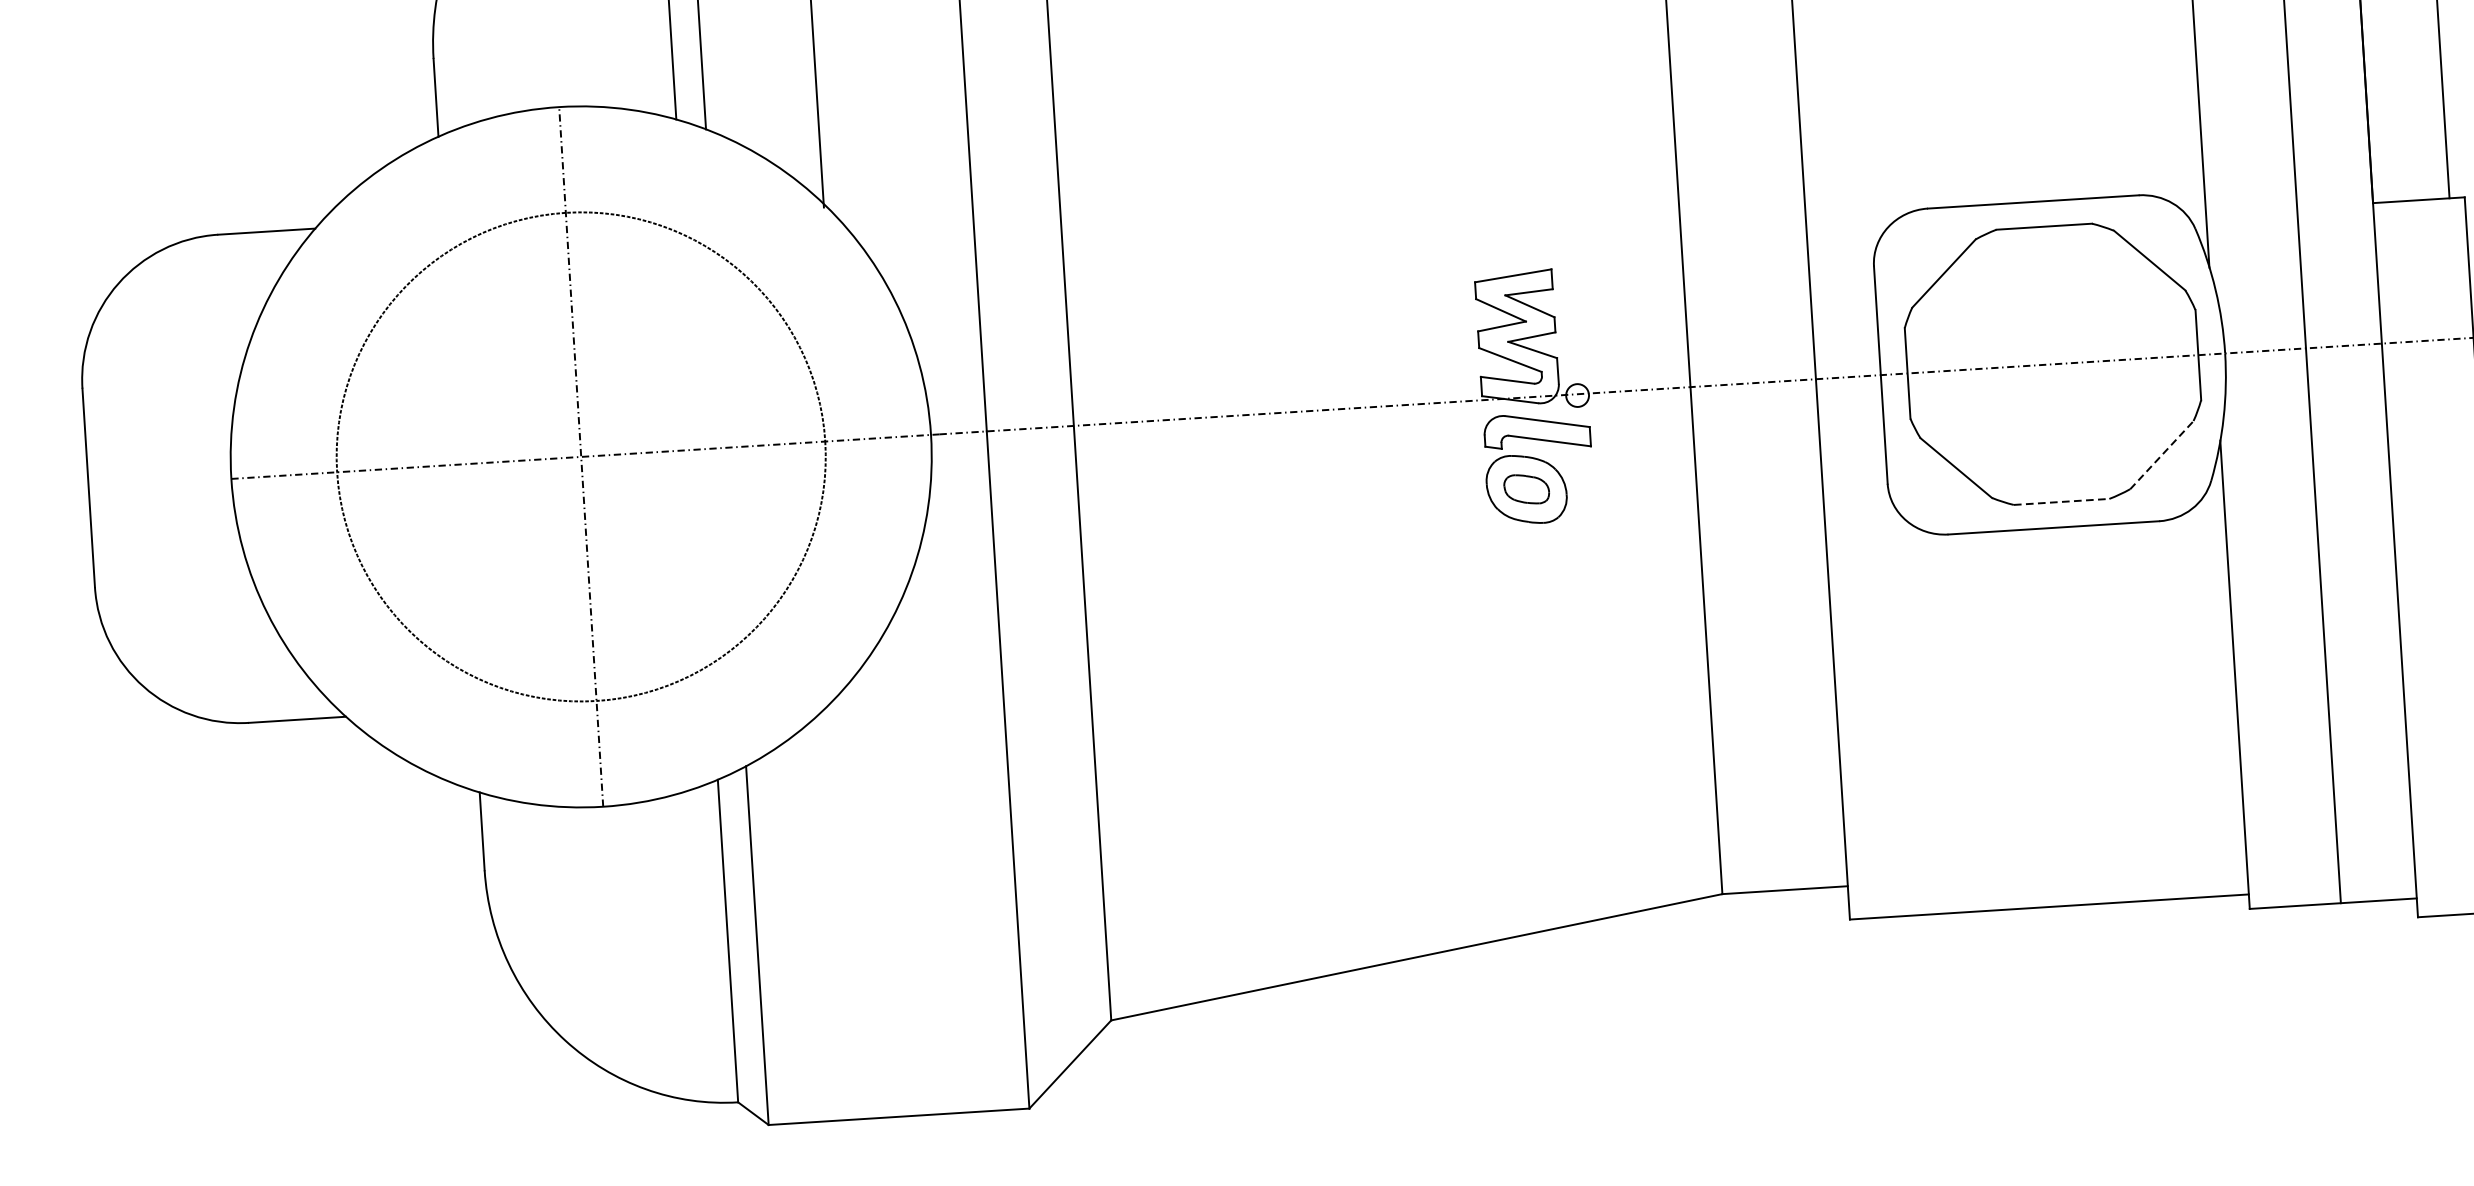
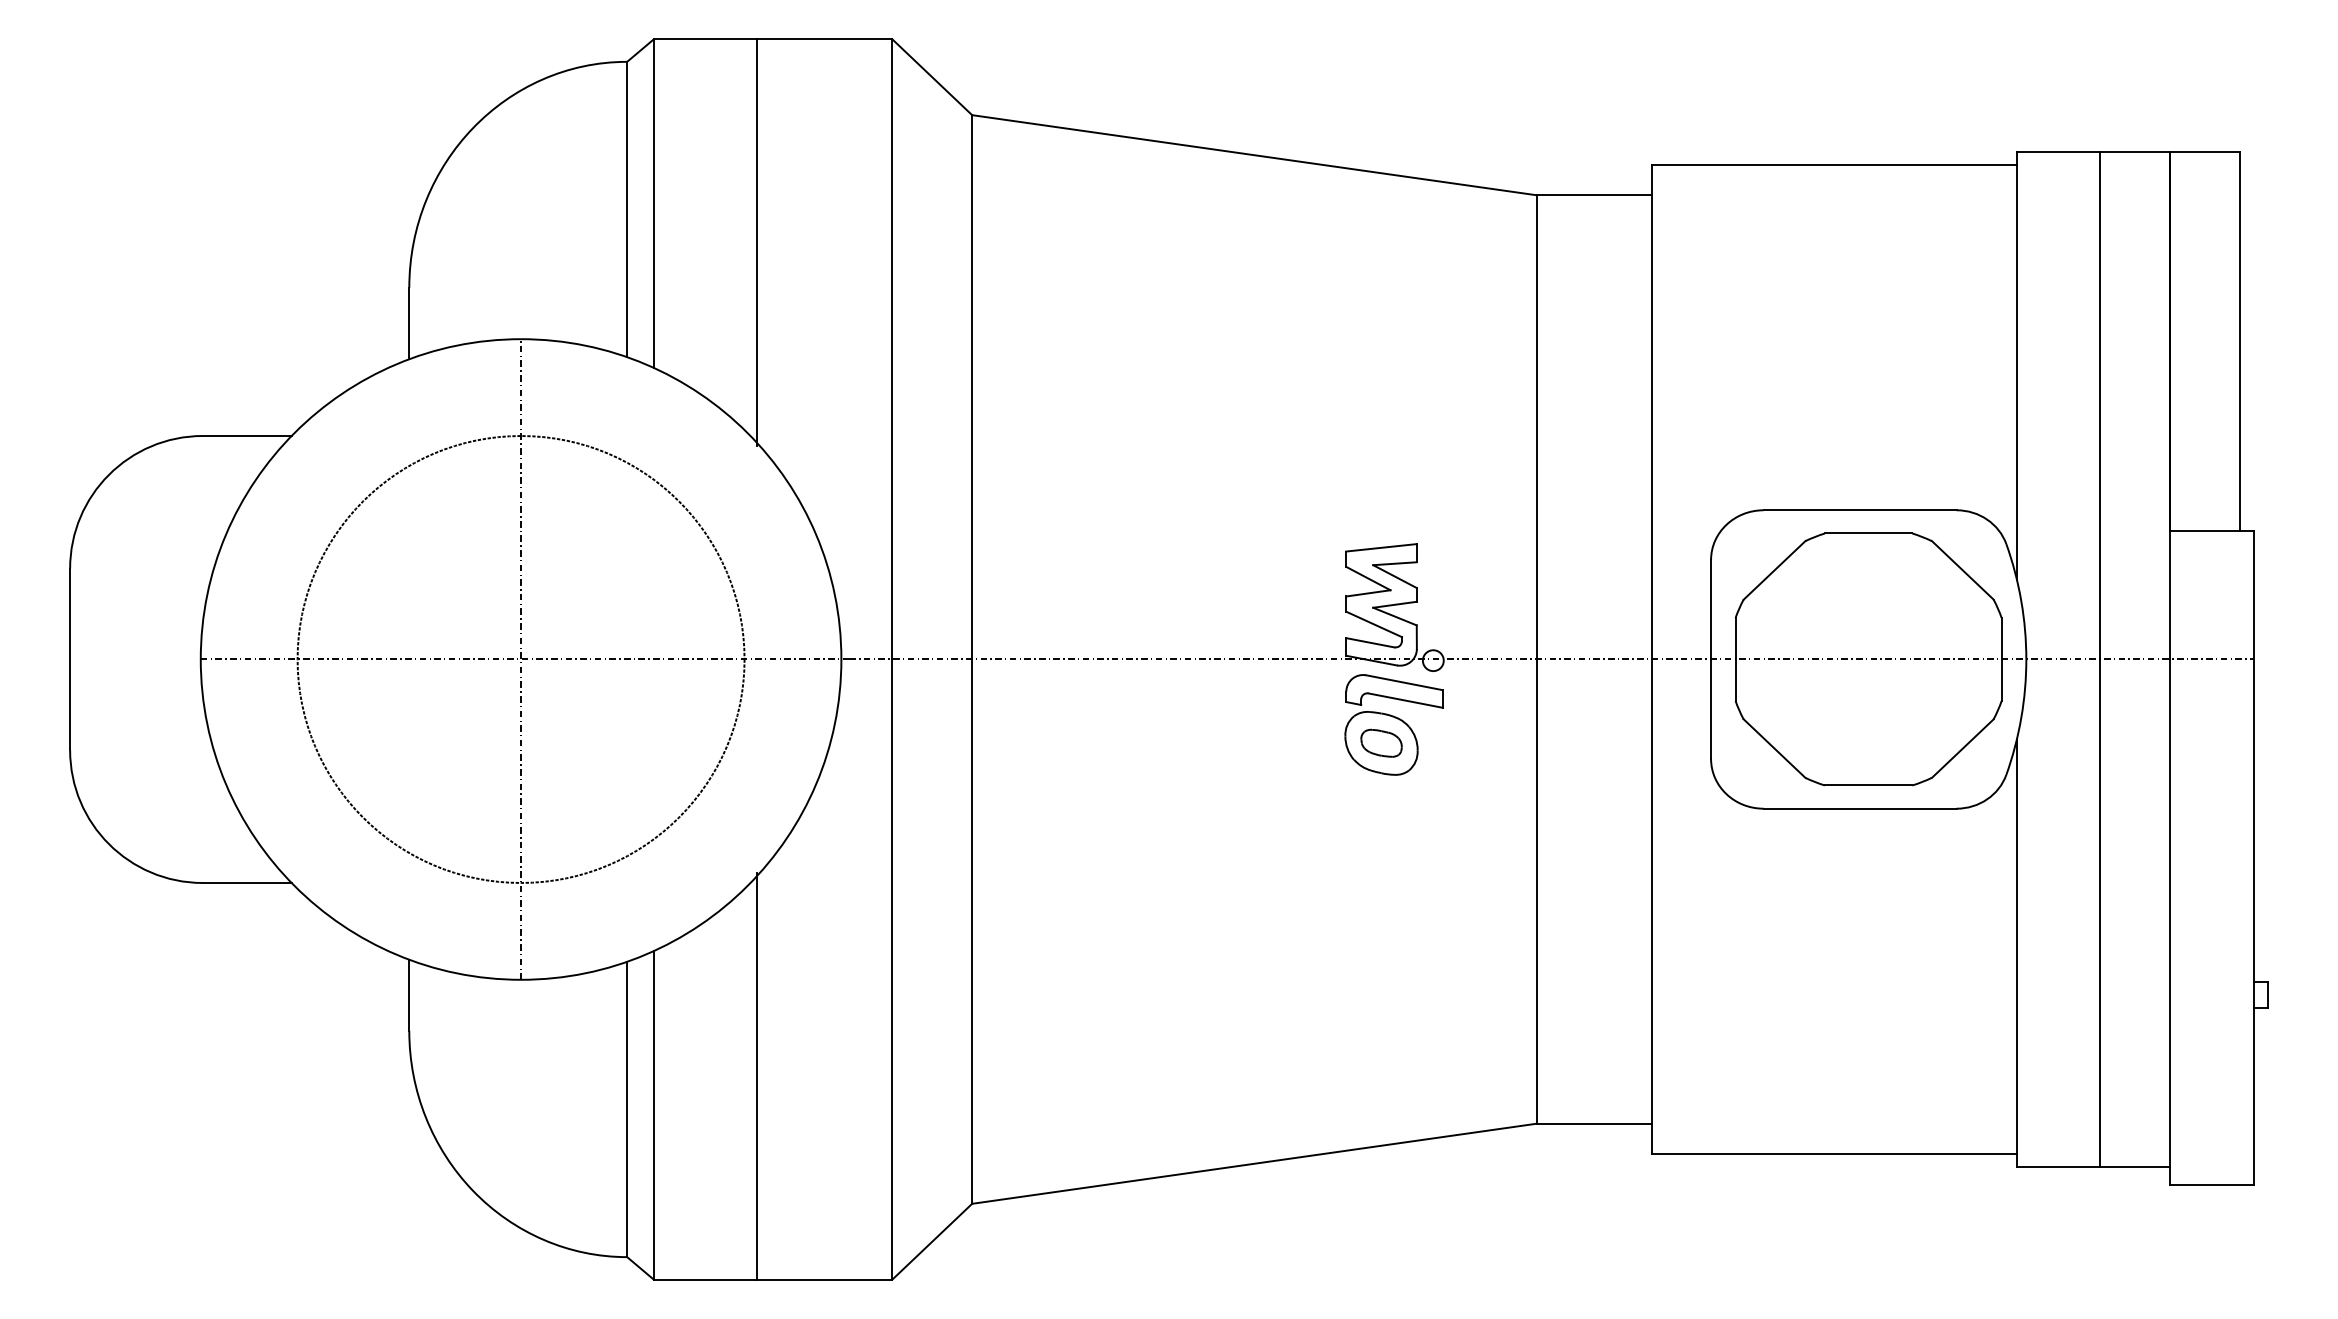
line: (2161, 455) -> (1962, 748), dashed -> solid
line: (2061, 501) -> (1868, 785), dashed -> solid
line: (866, 896) -> (756, 1076), added

